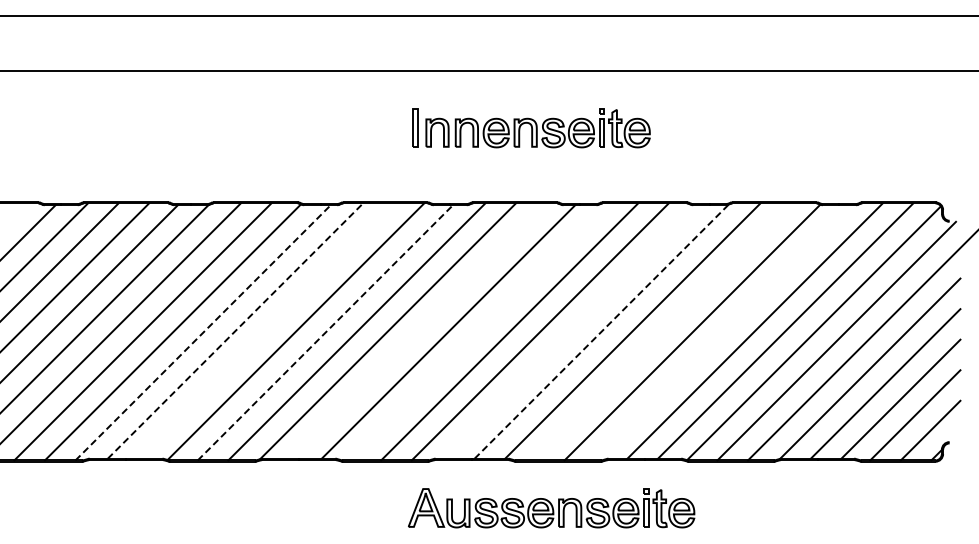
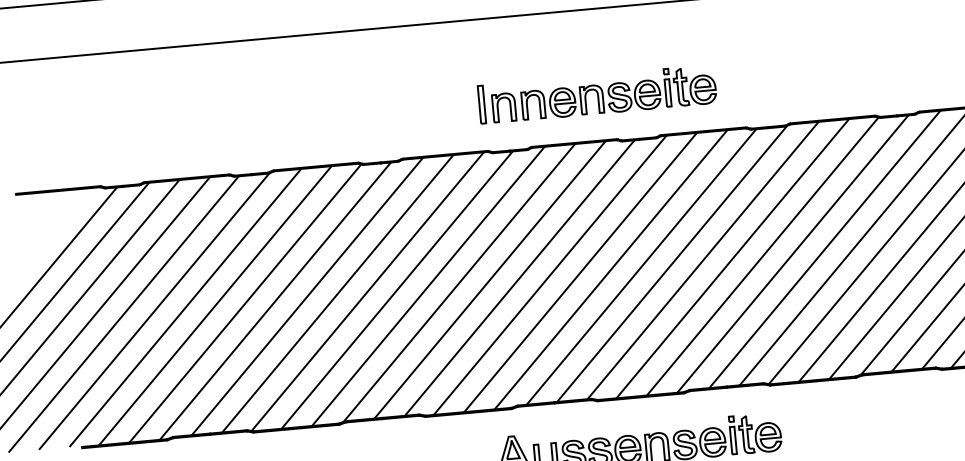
part: (531, 128) -> (597, 94), moved
line: (235, 330) -> (307, 295), dashed -> solid
line: (265, 330) -> (337, 293), added
line: (418, 330) -> (489, 279), added
line: (478, 331) -> (549, 274), added
line: (570, 331) -> (641, 266), added
line: (601, 331) -> (672, 263), dashed -> solid
line: (661, 331) -> (731, 258), added
line: (203, 332) -> (275, 300), dashed -> solid
line: (325, 332) -> (397, 289), dashed -> solid
line: (722, 332) -> (792, 253), added

